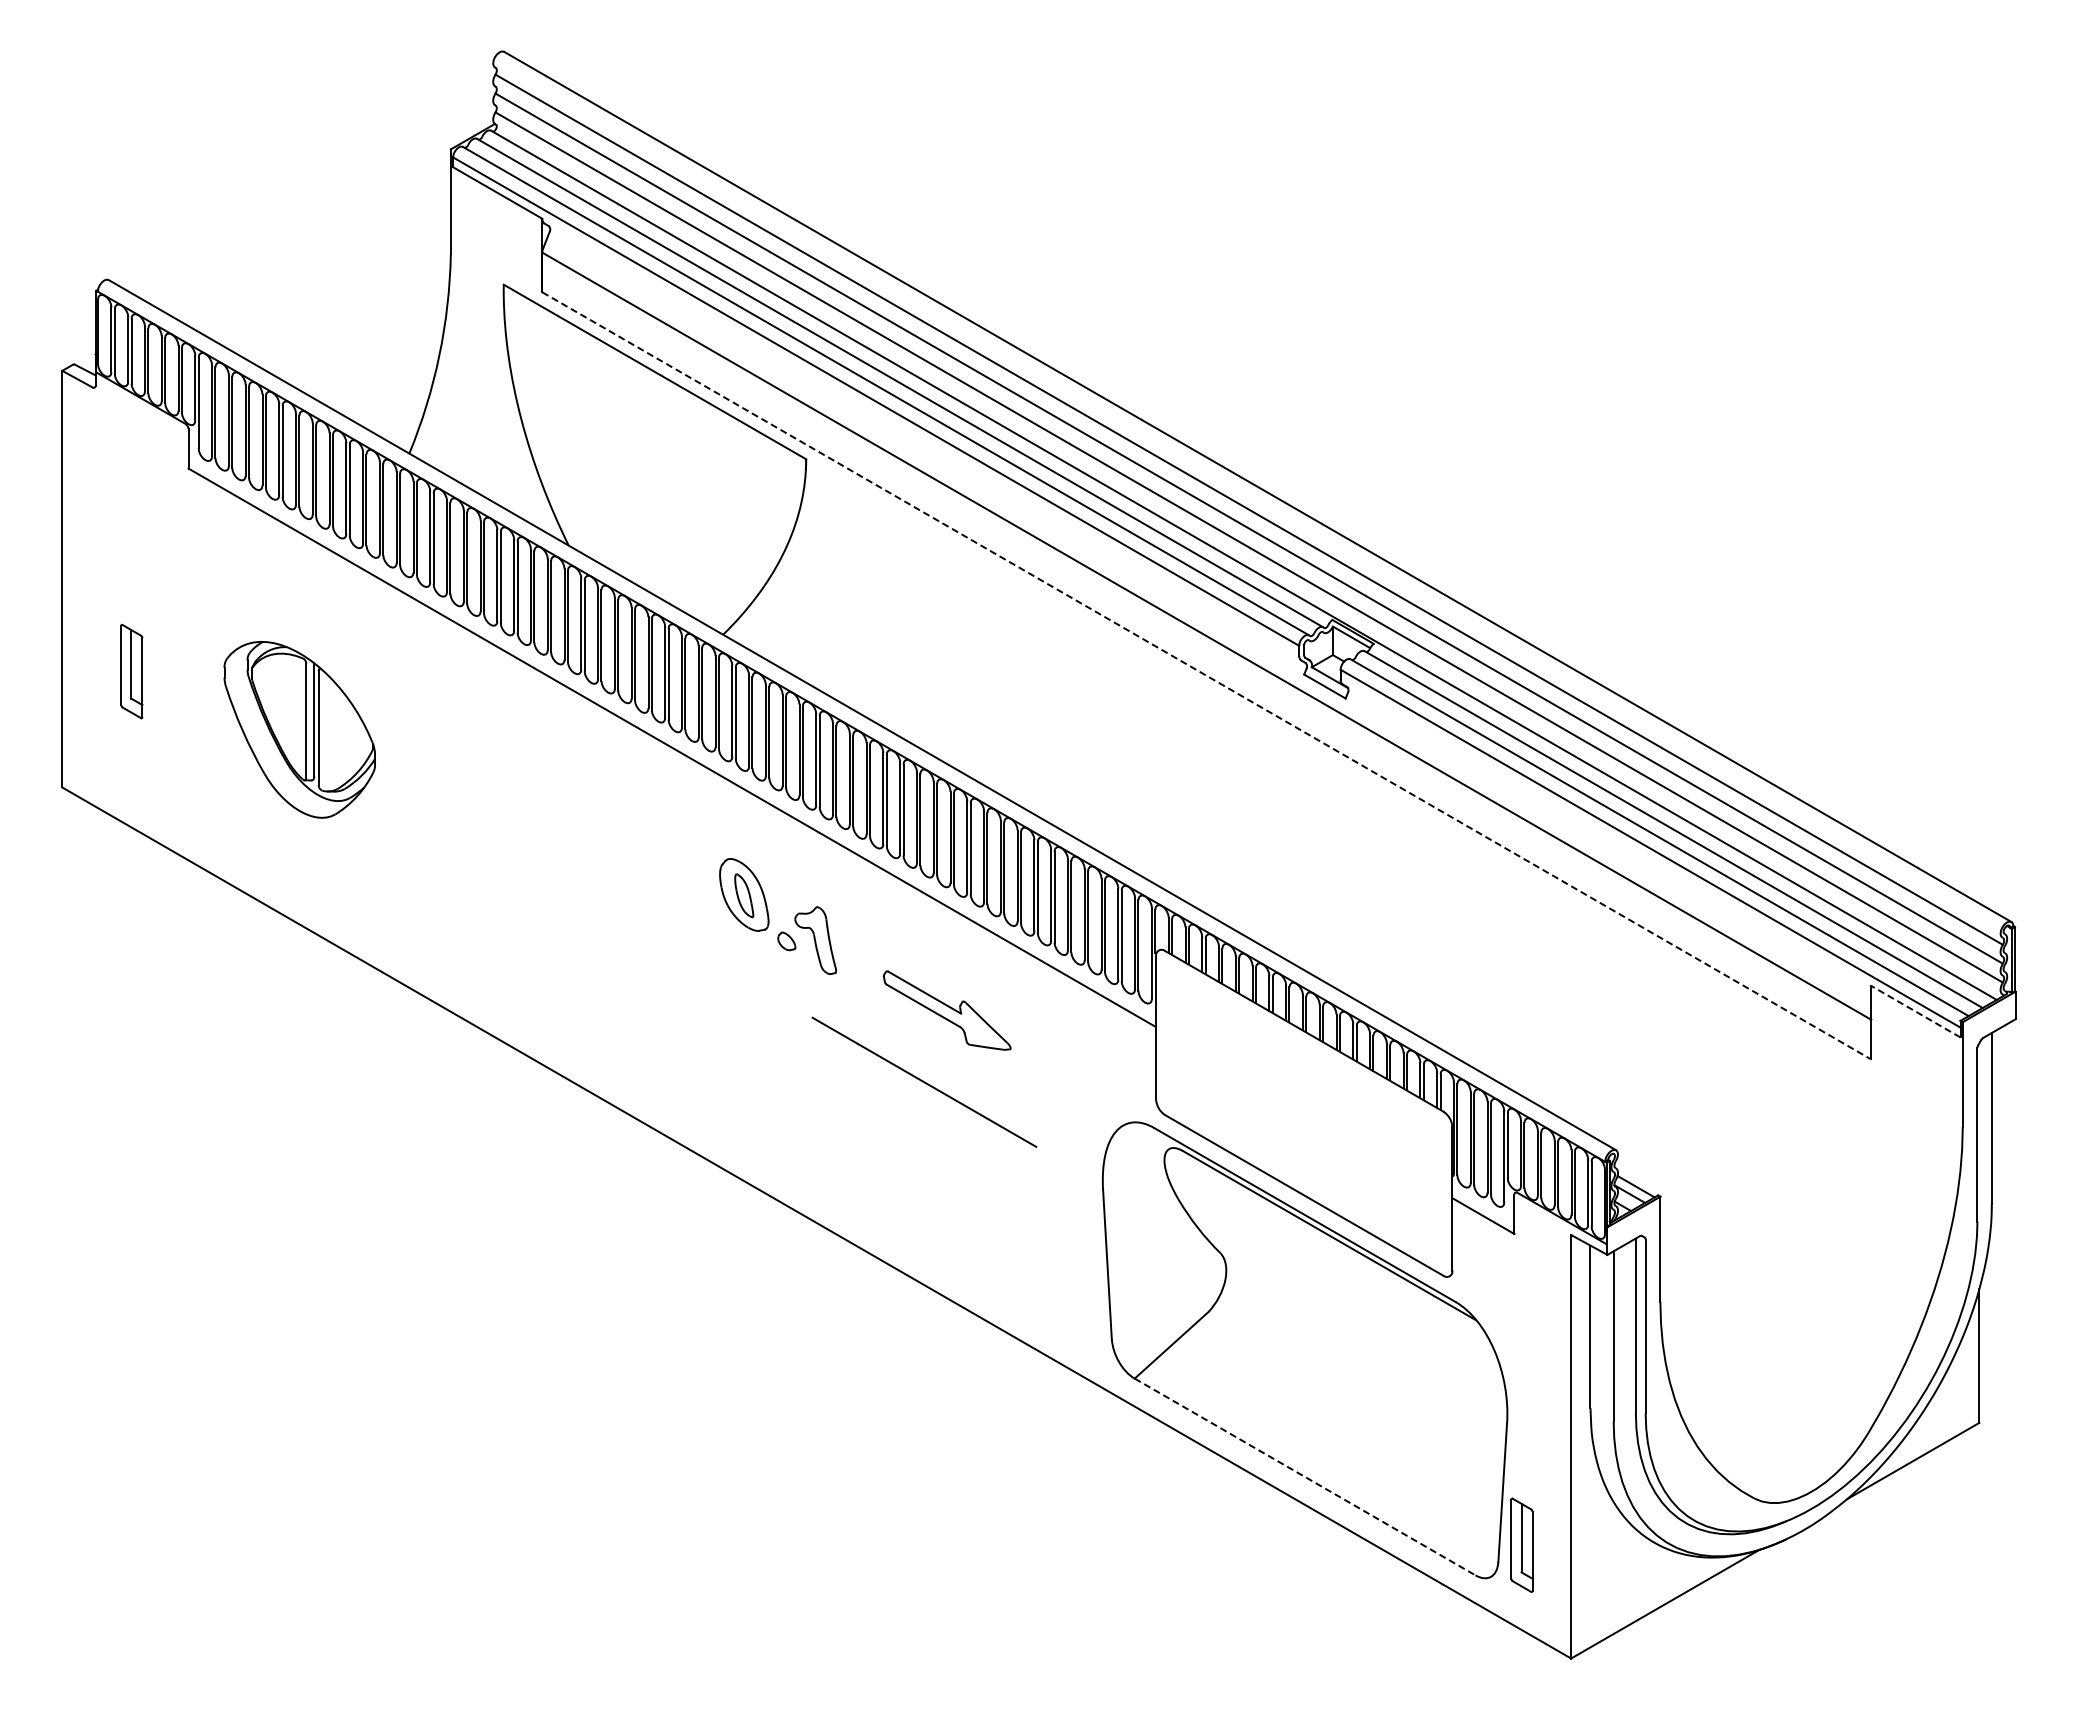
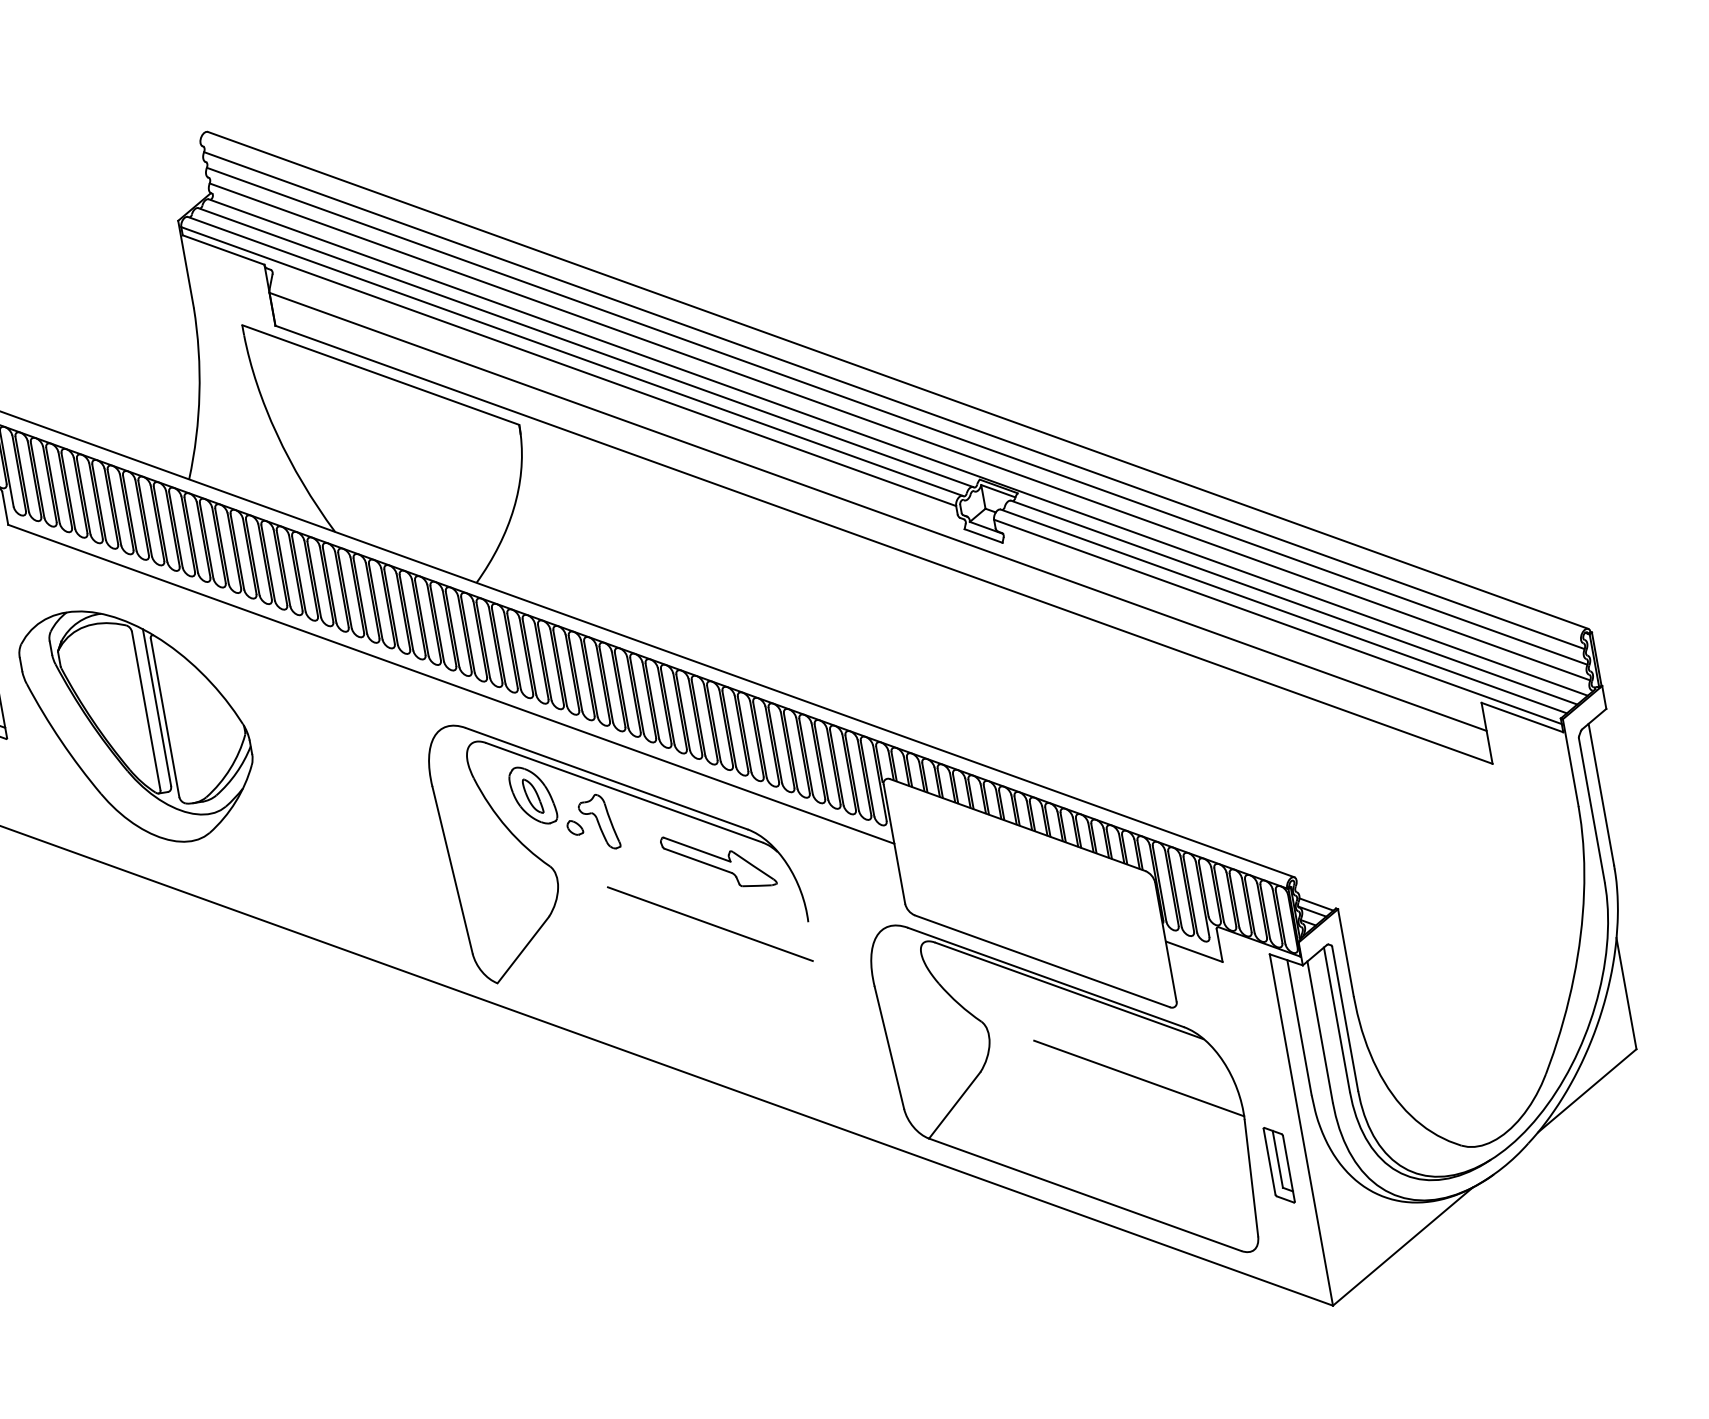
line: (1207, 676) -> (884, 545), dashed -> solid
part: (299, 729) -> (139, 724), size x1.67
part: (855, 914) -> (628, 795), added
line: (1915, 1011) -> (1522, 717), dashed -> solid
line: (1392, 1352) -> (1139, 1078), added
line: (1305, 1476) -> (1085, 1194), dashed -> solid
part: (1521, 1544) -> (1278, 1164), moved

